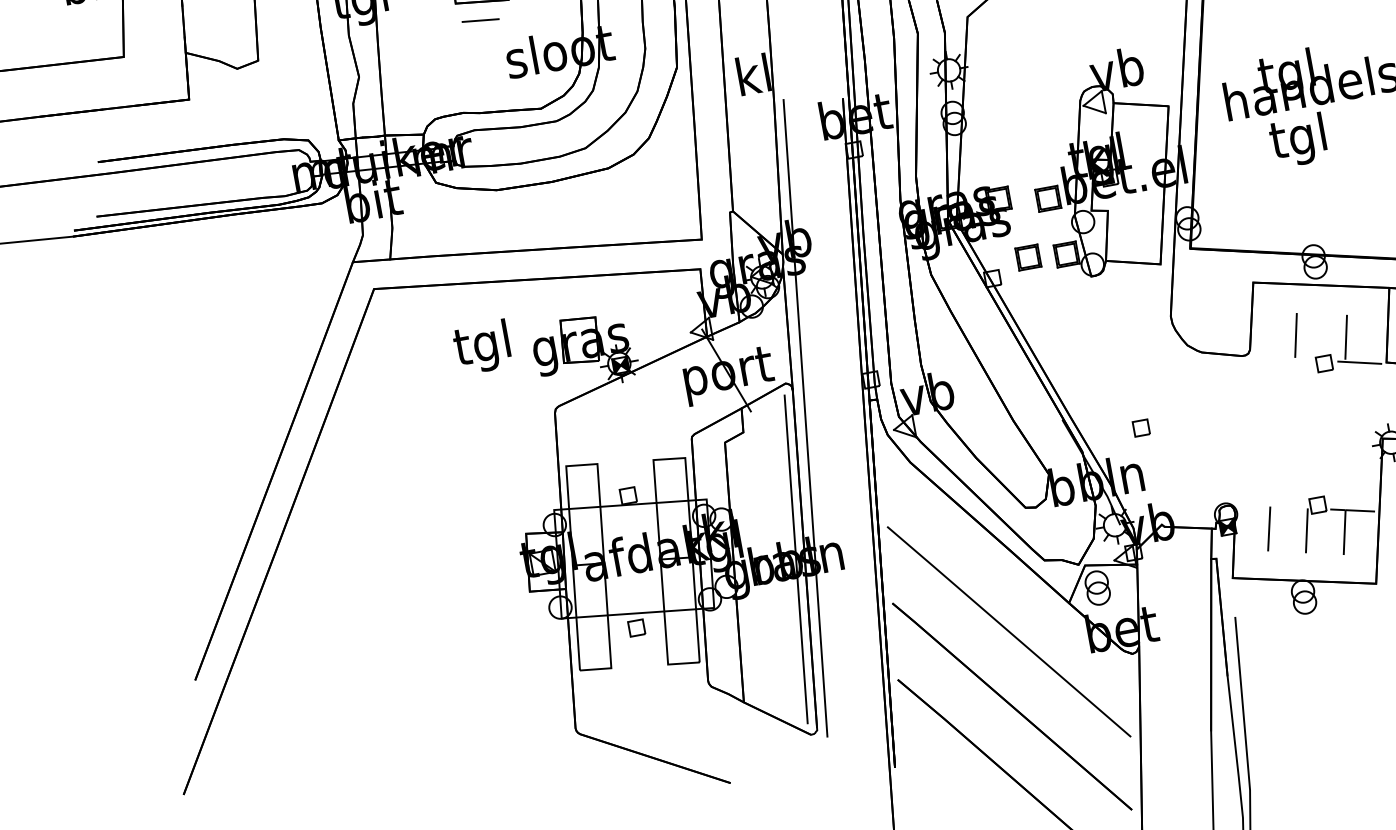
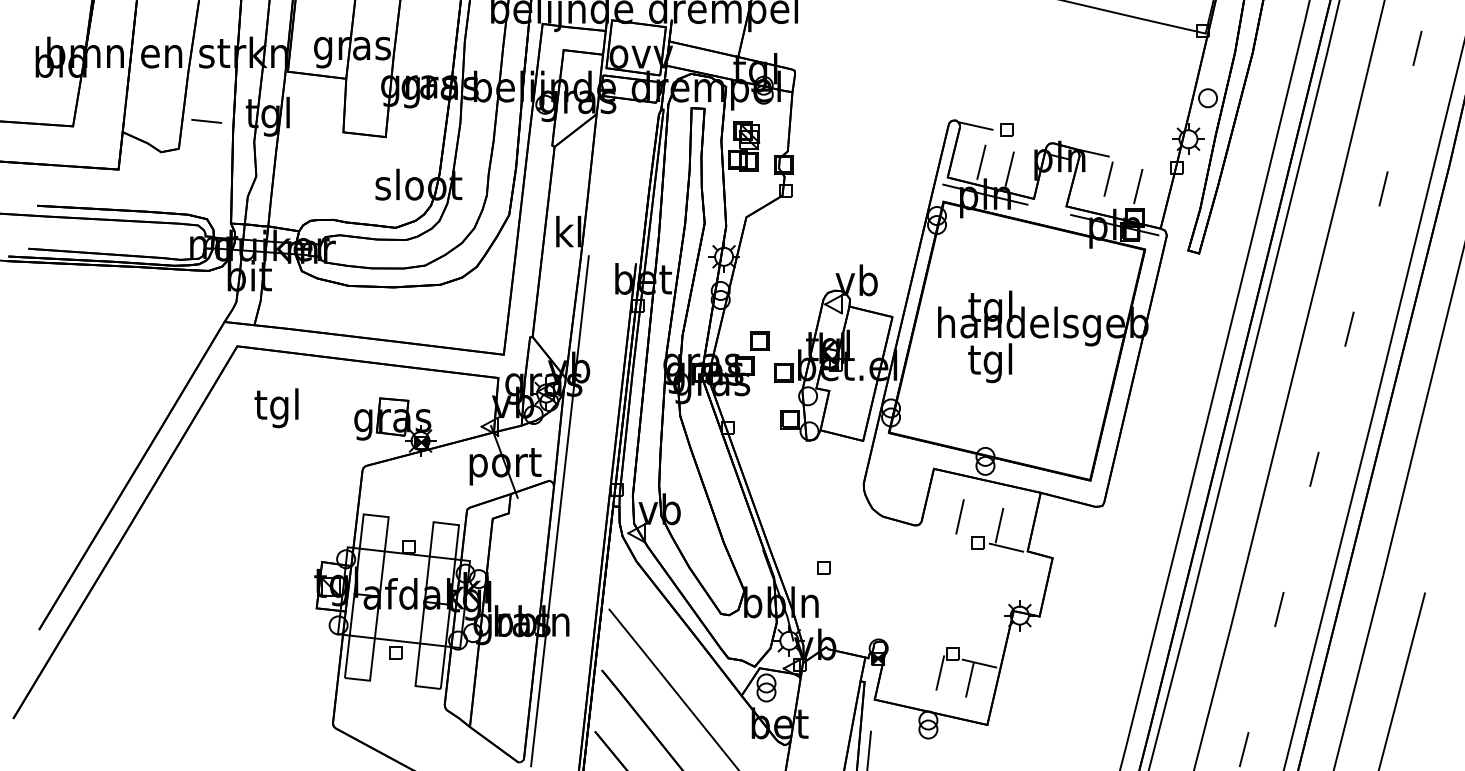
line: (480, 20) -> (206, 121), moved
part: (1028, 256) -> (759, 340), moved
text: (482, 347) -> (276, 408), moved
line: (1268, 528) -> (910, 665), removed
line: (795, 559) -> (531, 621), removed

